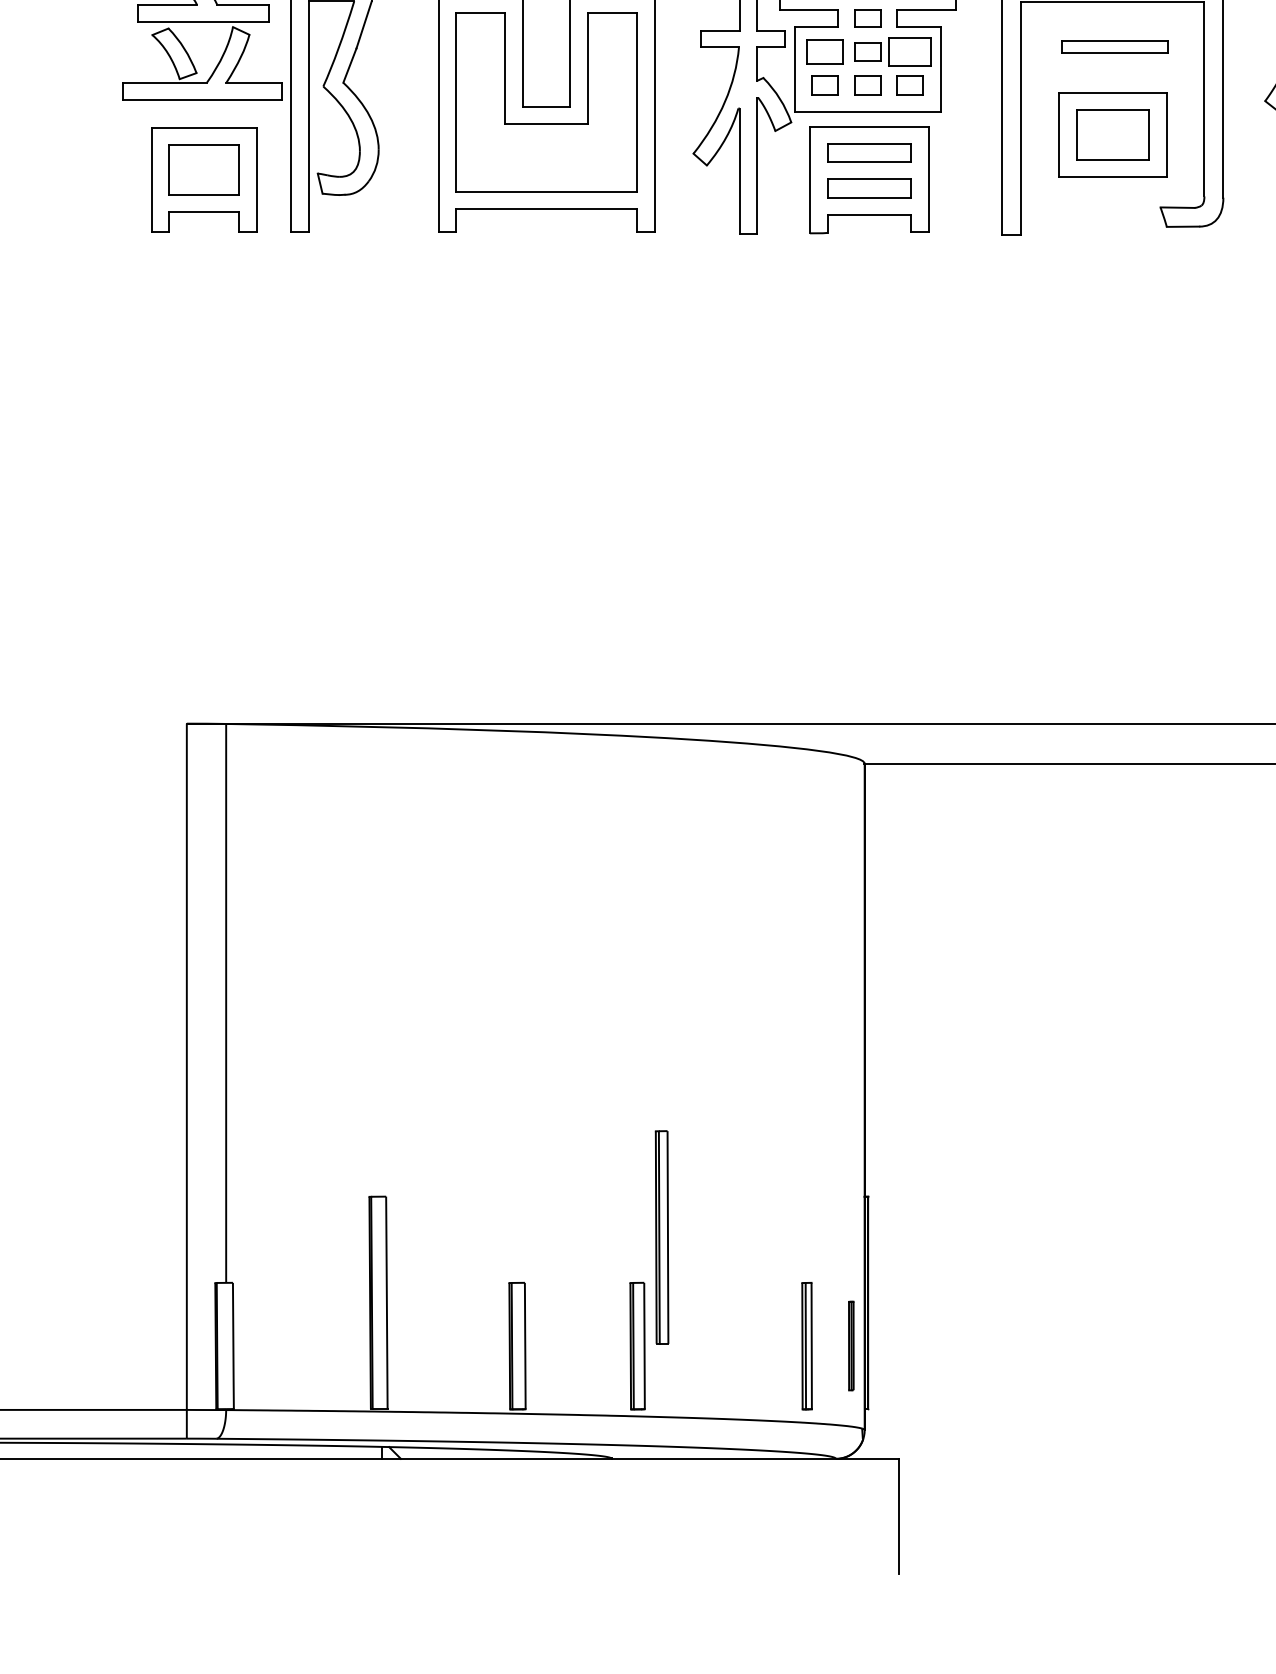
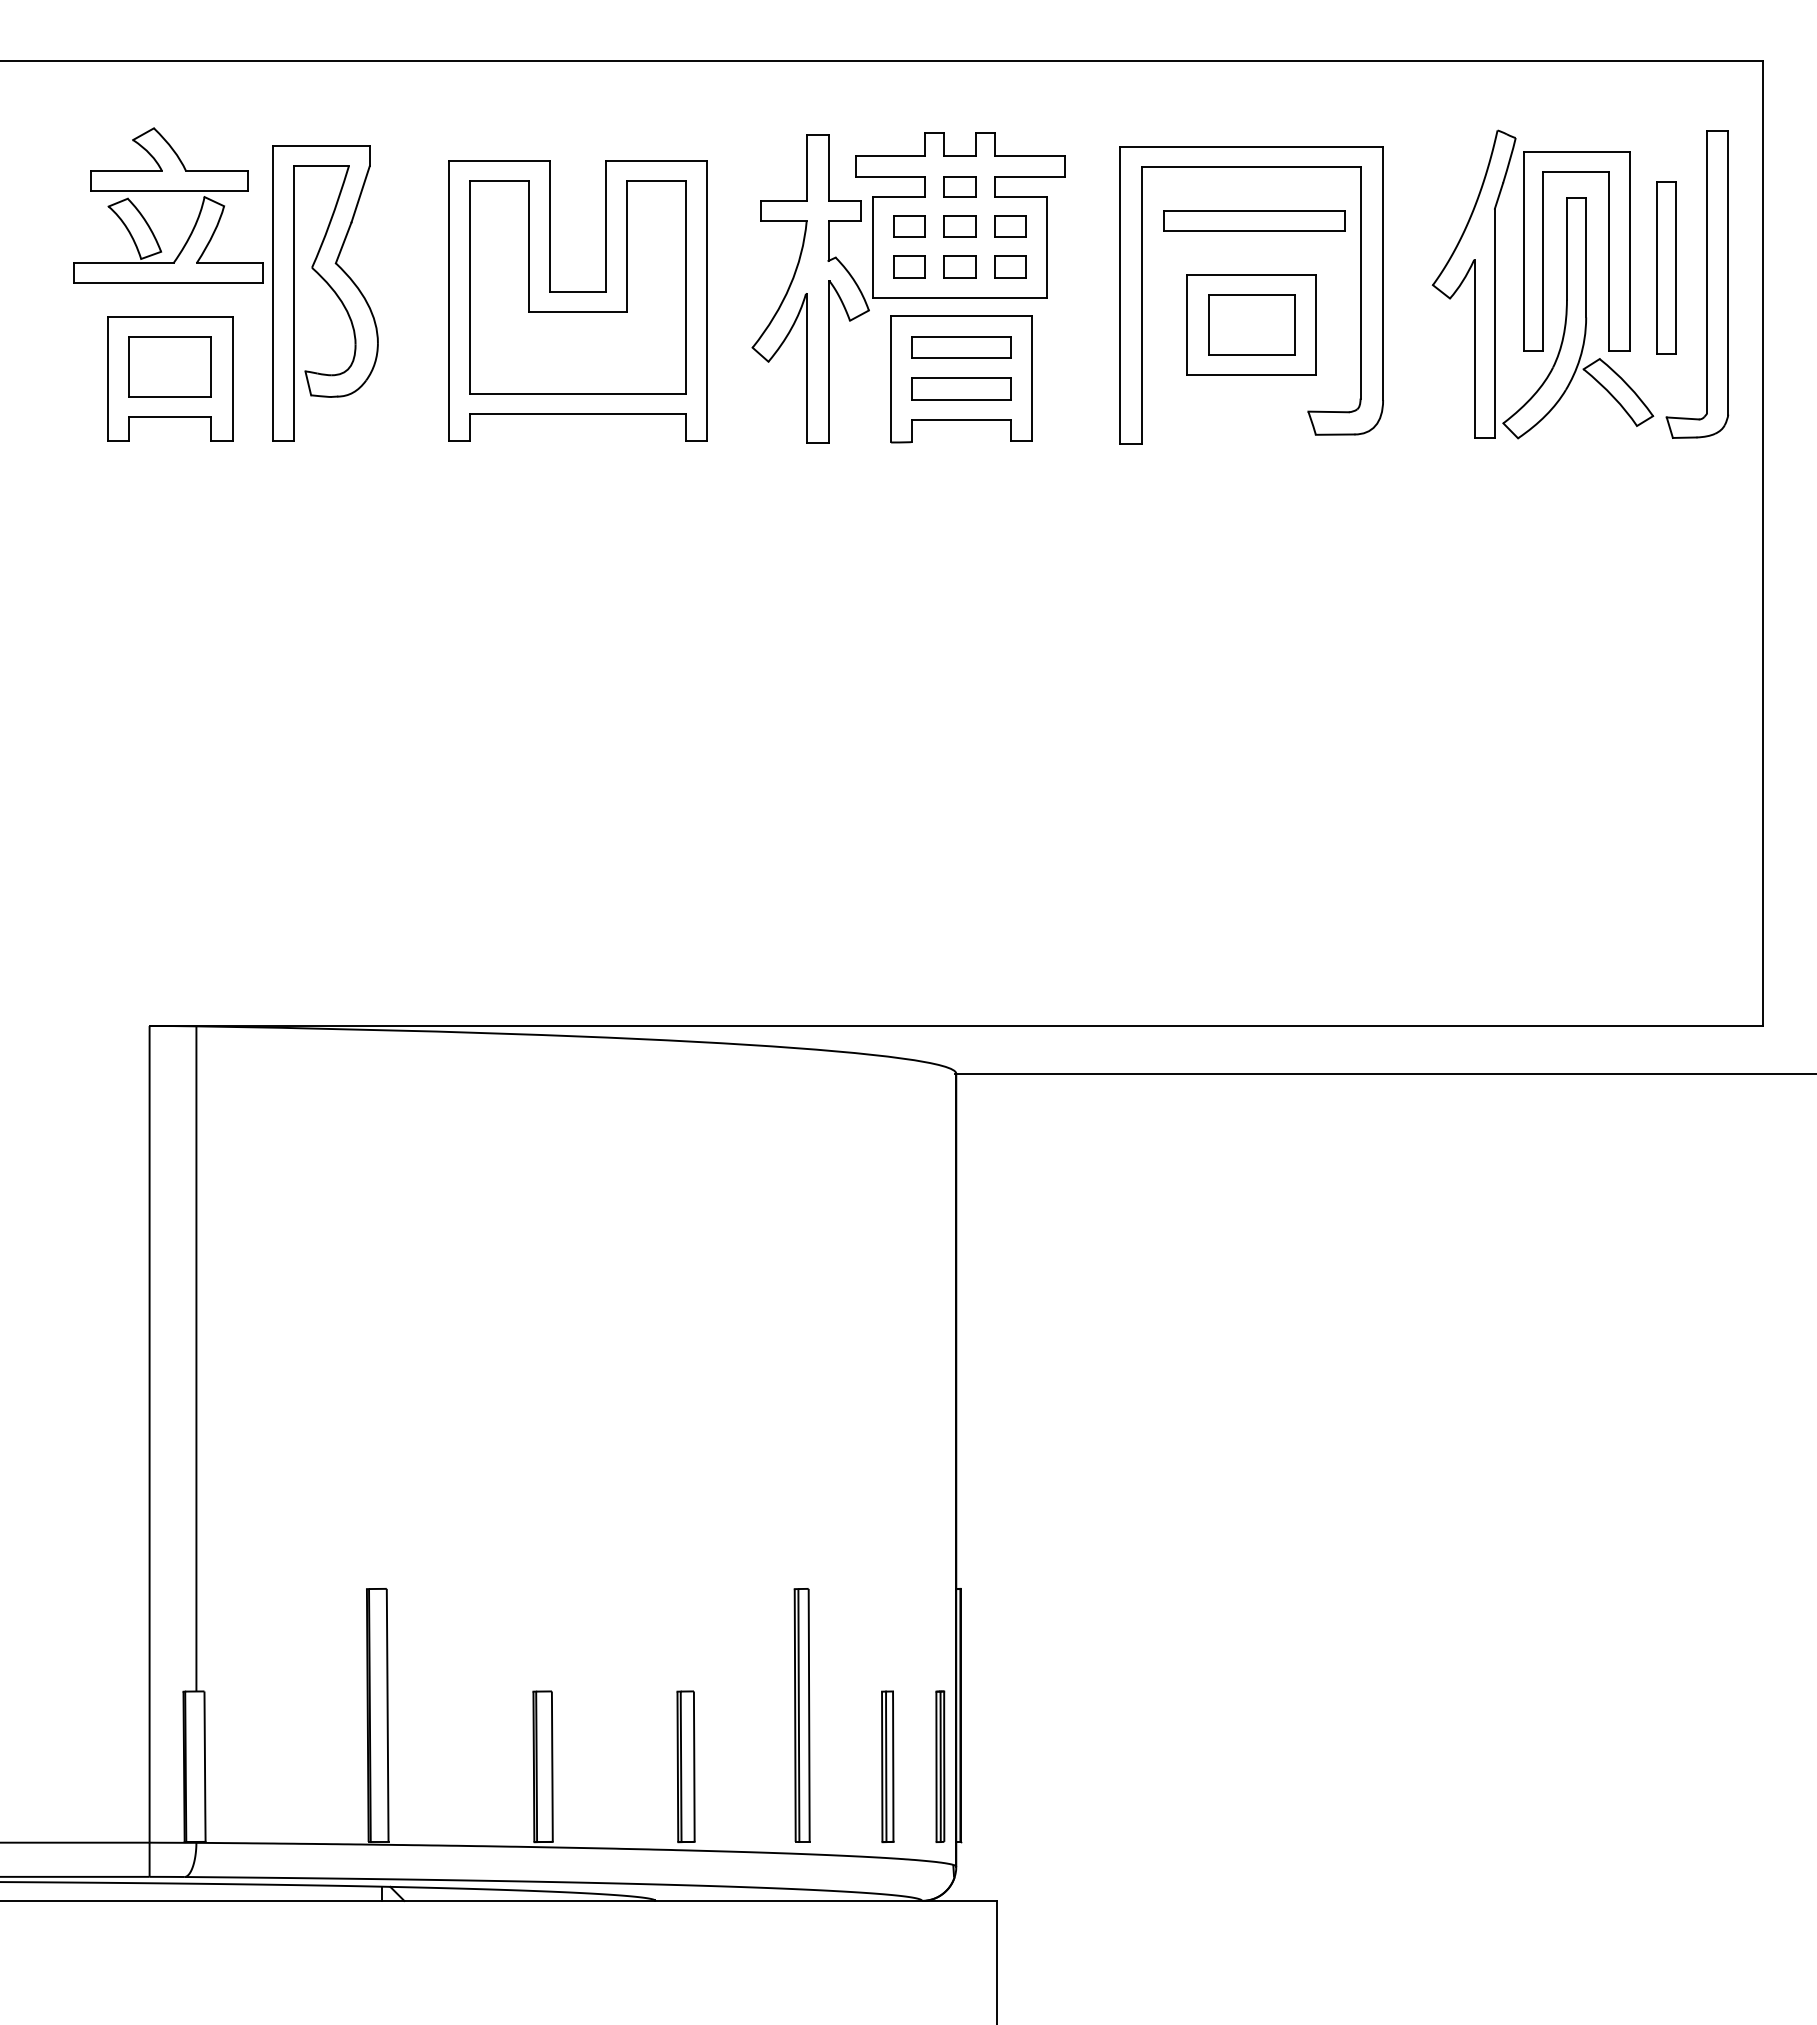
part: (1115, 46) -> (1254, 220), size x1.43
part: (825, 51) -> (909, 226), size x0.71
part: (910, 51) -> (1010, 226), size x0.62
part: (661, 1237) -> (801, 1715), moved
part: (851, 1345) -> (940, 1766), size x1.43

